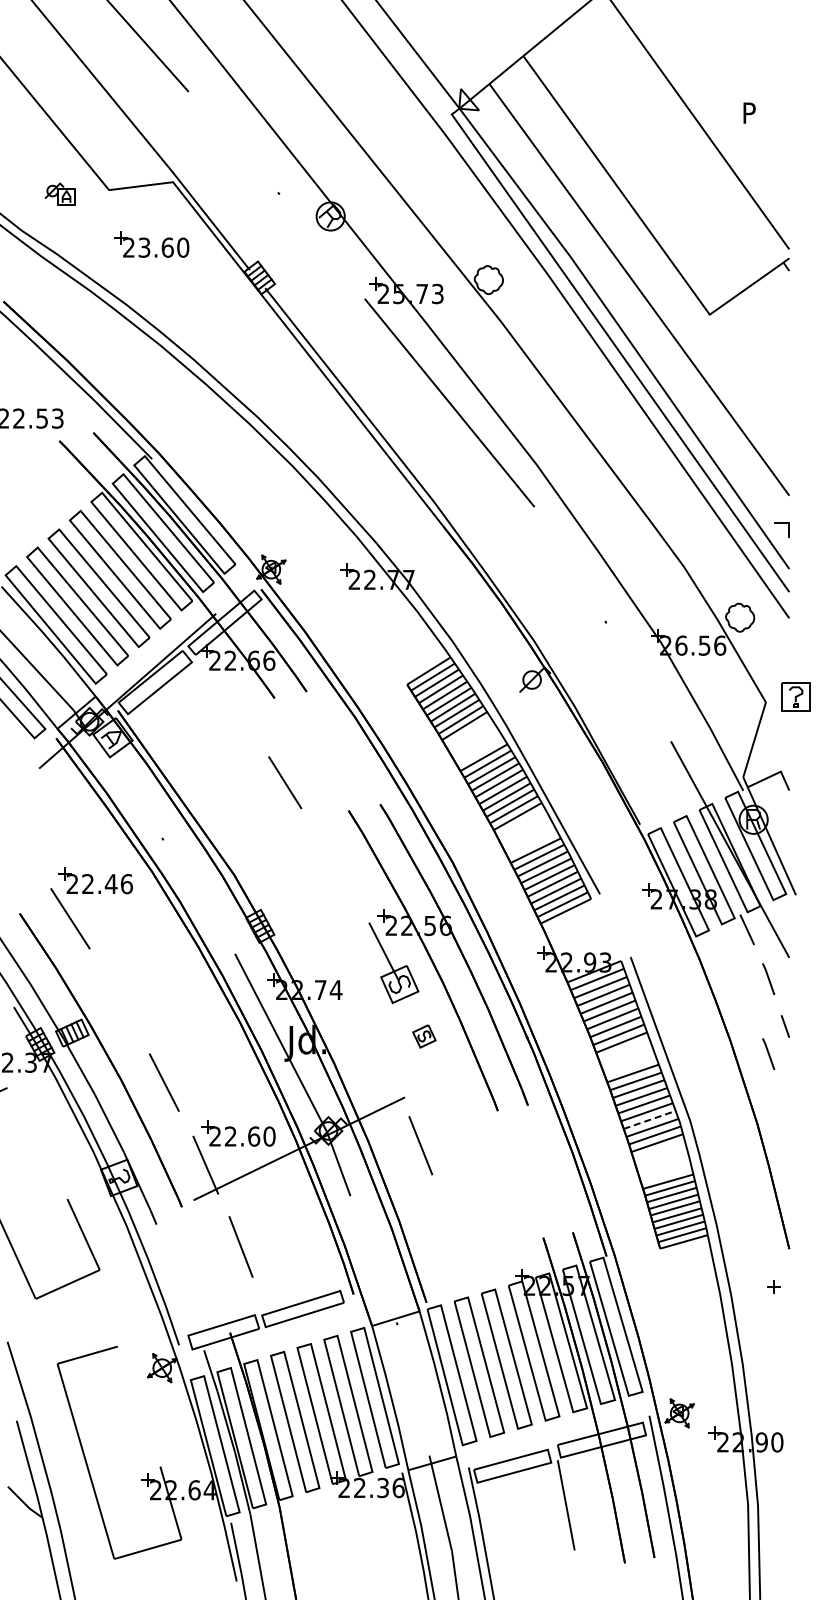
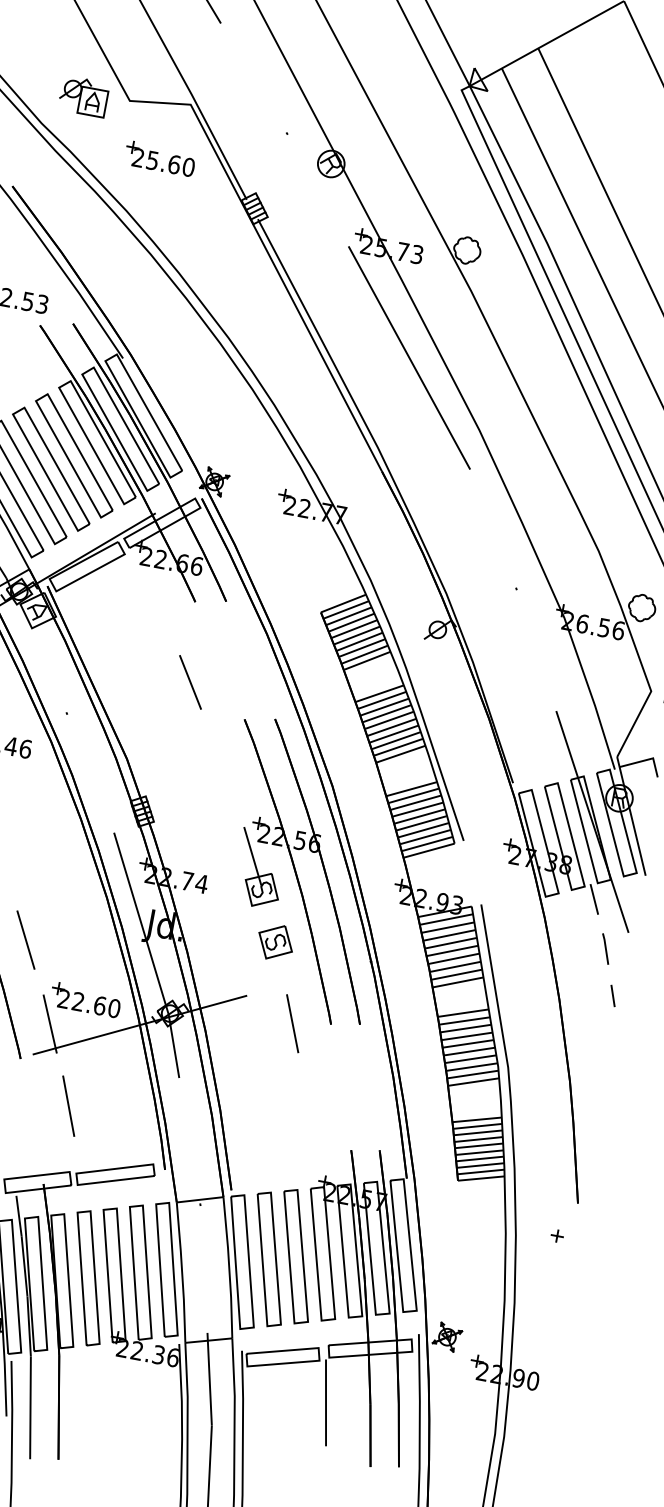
part: (59, 194) -> (83, 96), size x1.67
text: (144, 247) -> (152, 160), 23.60 -> 25.60
part: (424, 1036) -> (275, 942), size x1.67
line: (768, 1054) -> (592, 1019), removed
line: (649, 1120) -> (470, 1059), dashed -> solid
line: (420, 1145) -> (292, 1023), moved

